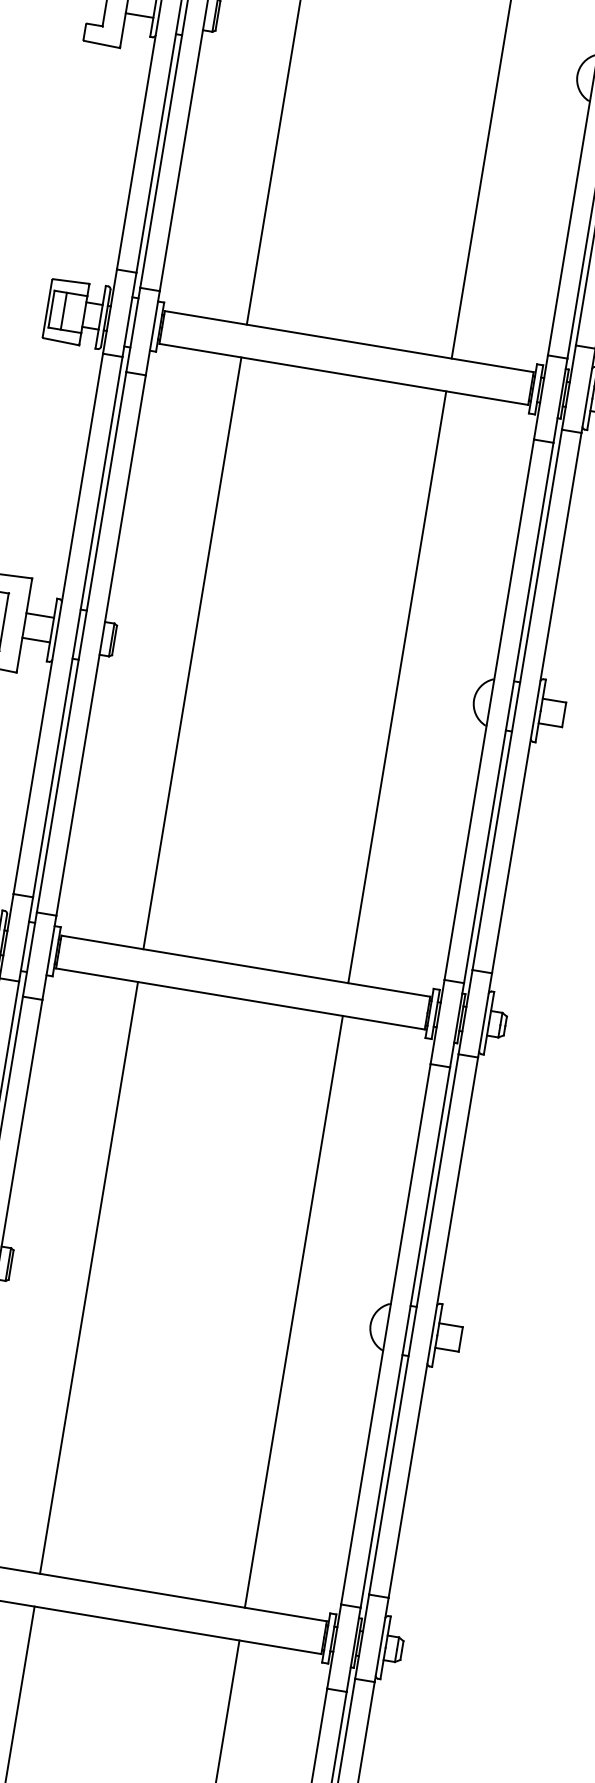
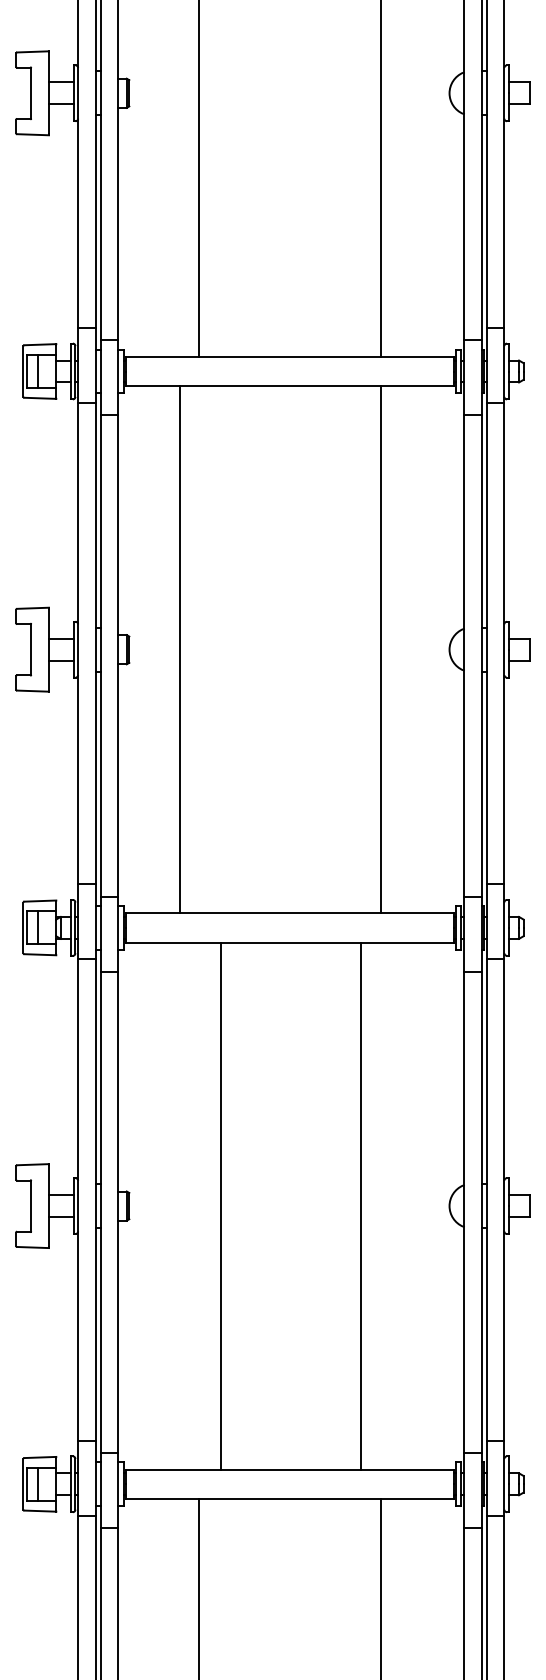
line: (192, 653) -> (179, 649), moved
line: (88, 1277) -> (220, 1205), moved
line: (294, 1311) -> (361, 1205), moved

